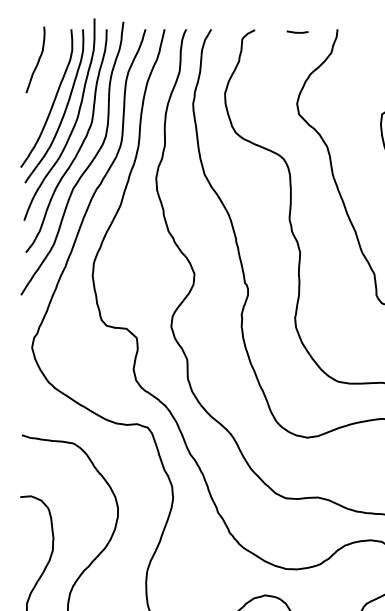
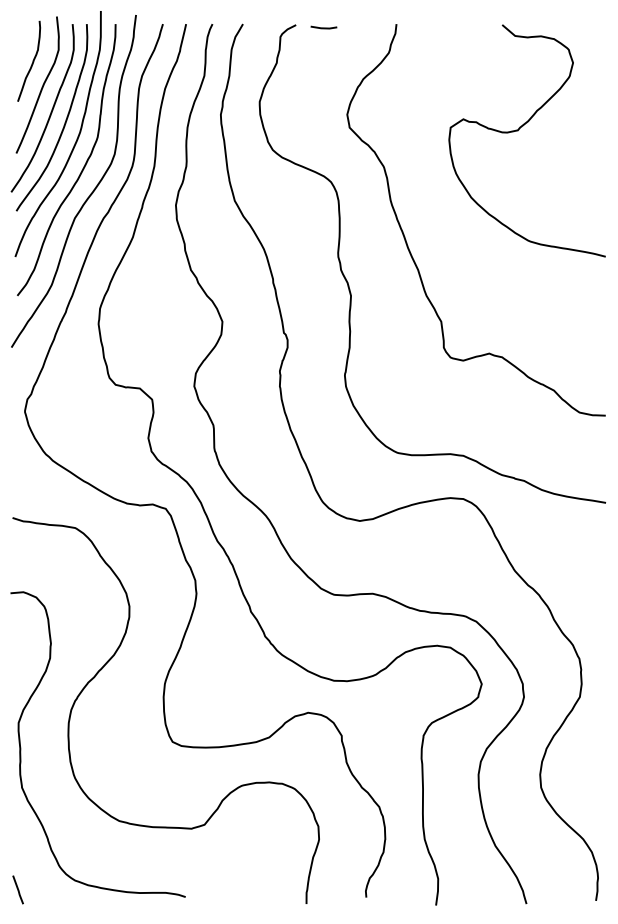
line: (297, 32) -> (323, 27), moved
curve: (46, 78) -> (42, 84), added

